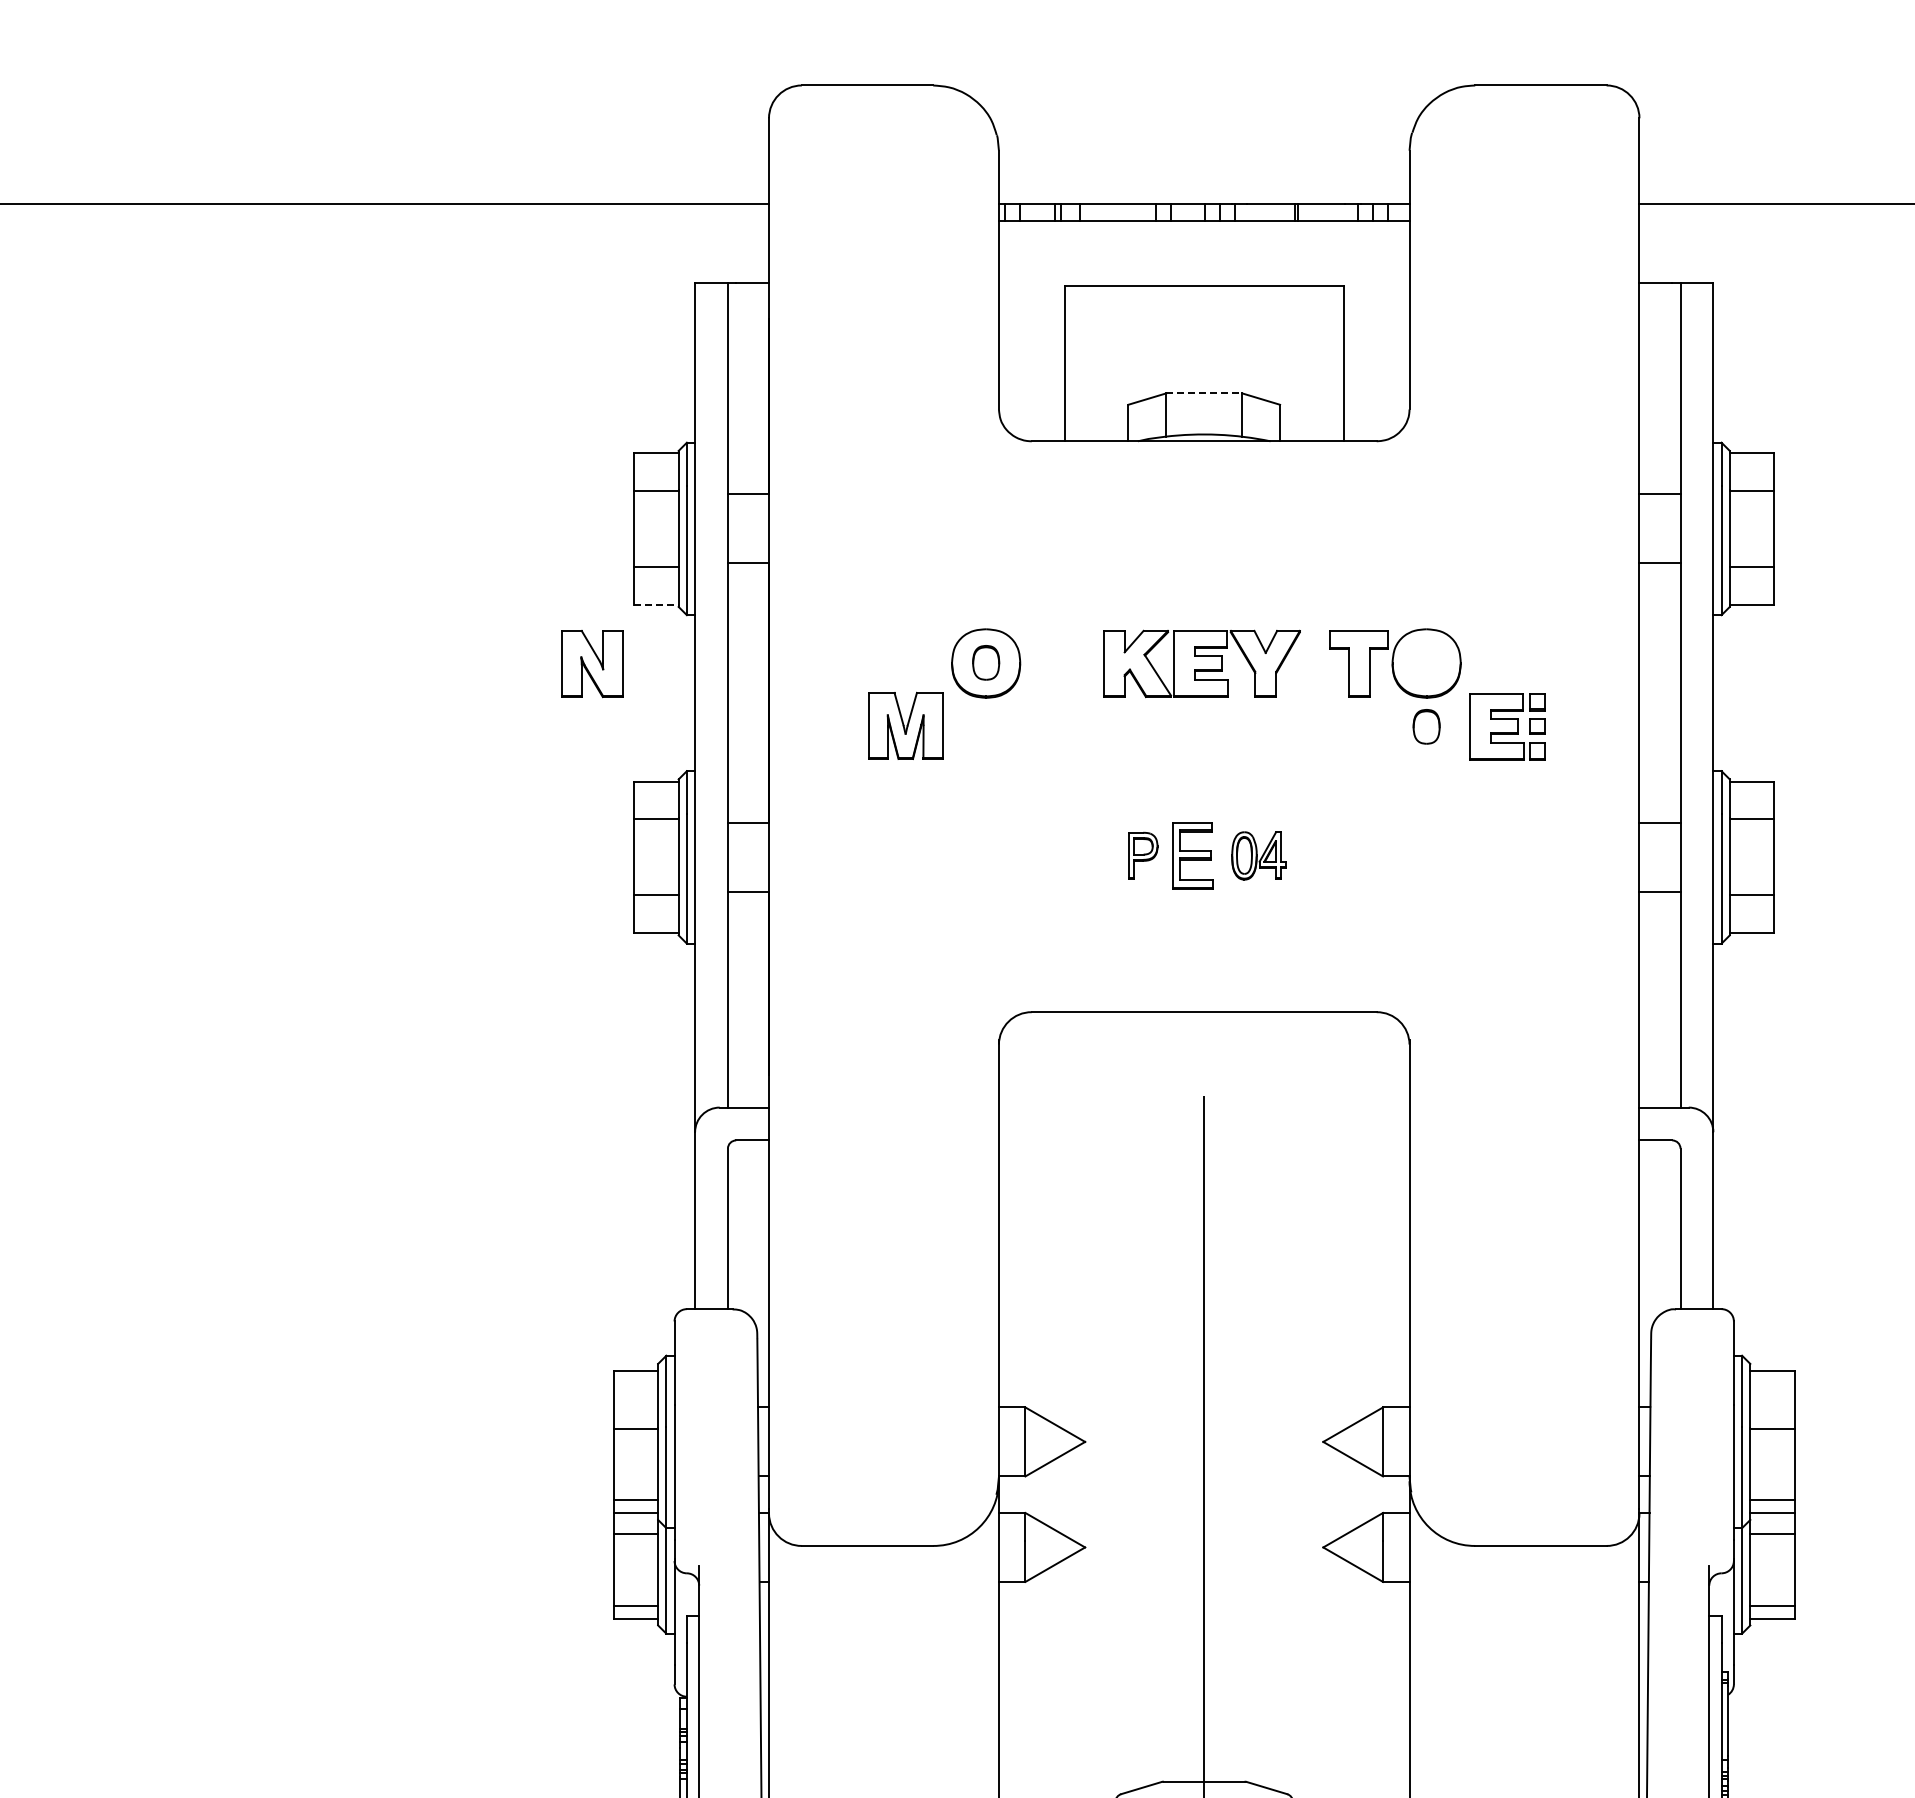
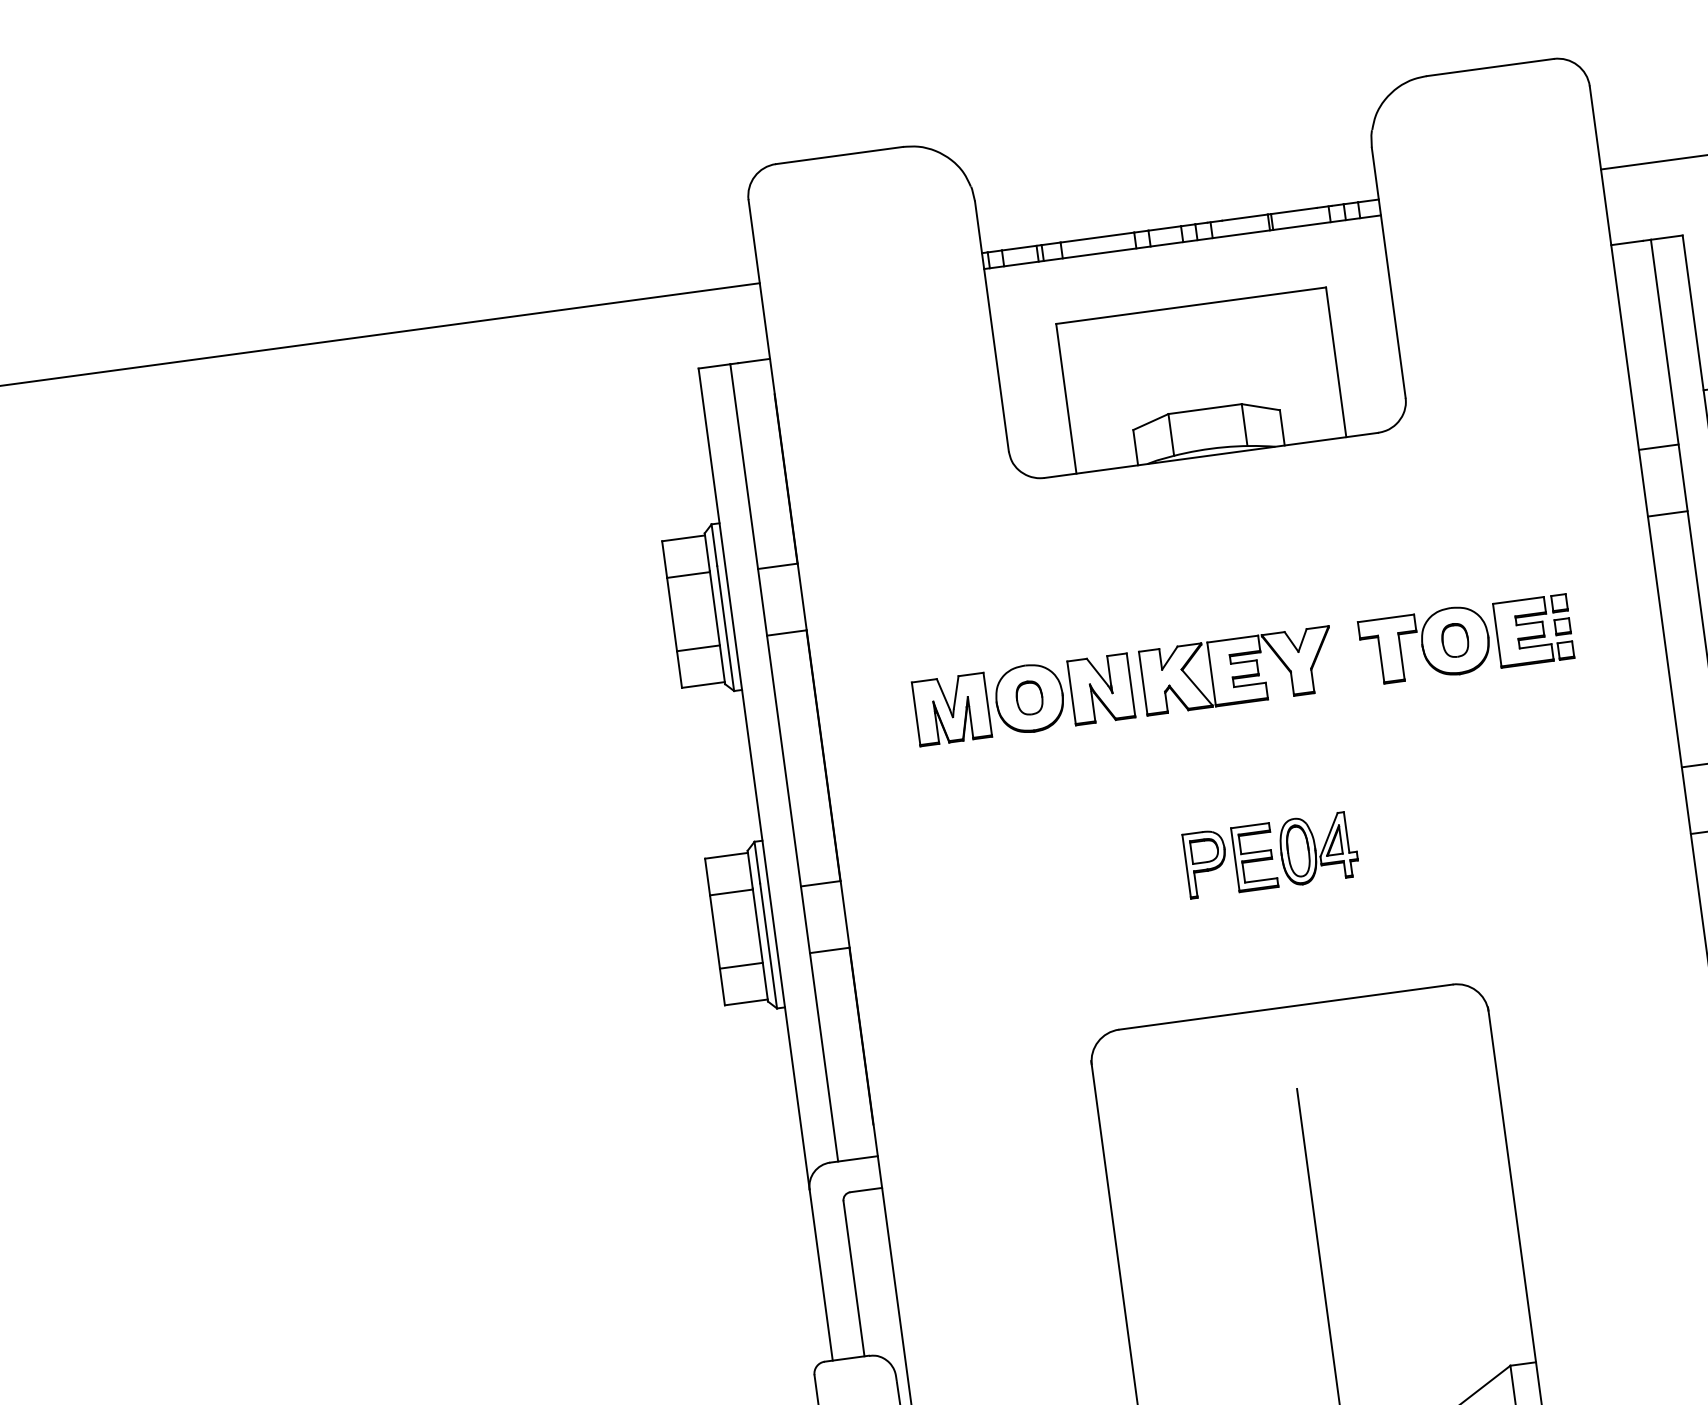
line: (1204, 393) -> (1205, 409), dashed -> solid
line: (657, 604) -> (704, 684), dashed -> solid
part: (592, 664) -> (1101, 689), moved
part: (905, 725) -> (951, 709), moved
part: (1426, 726) -> (1455, 640), moved
part: (1507, 726) -> (1533, 630), moved
part: (1143, 855) -> (1206, 863), size x1.43
part: (1258, 855) -> (1317, 848), size x1.43

